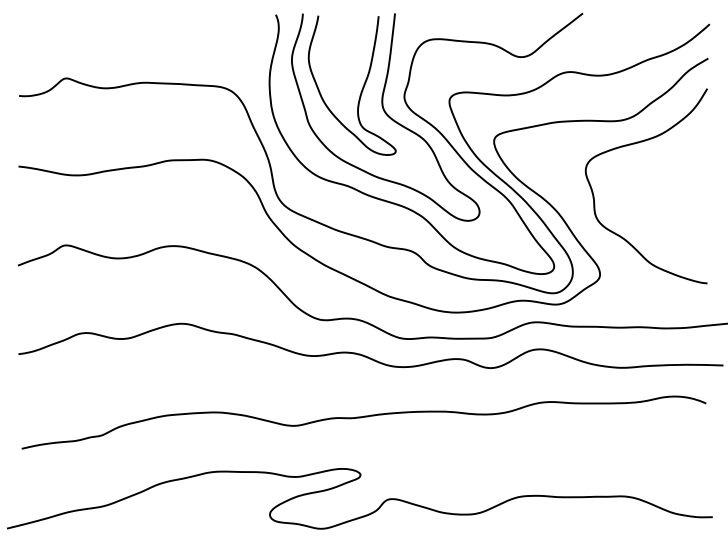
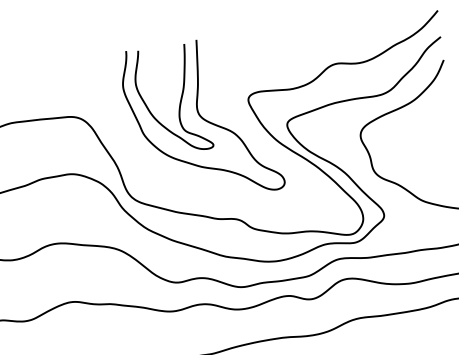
curve: (437, 131) -> (242, 124), removed

